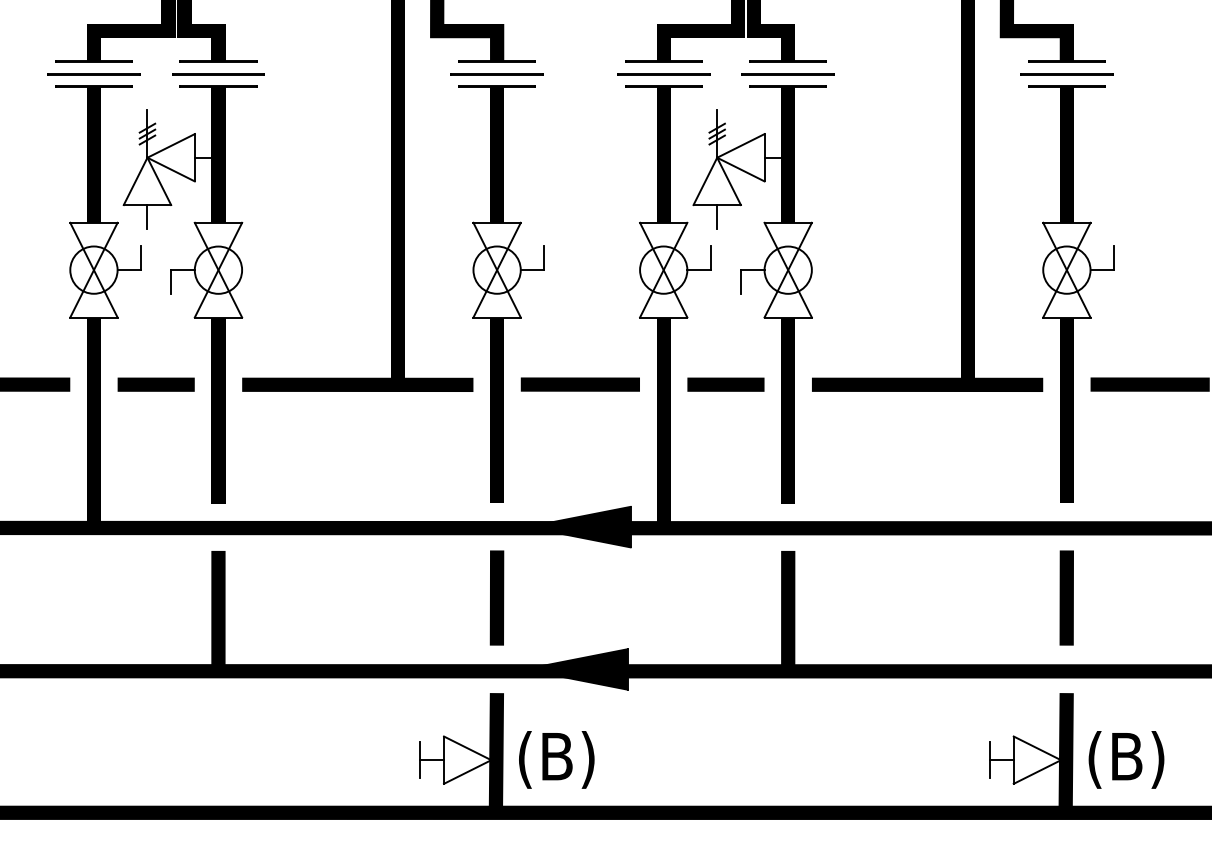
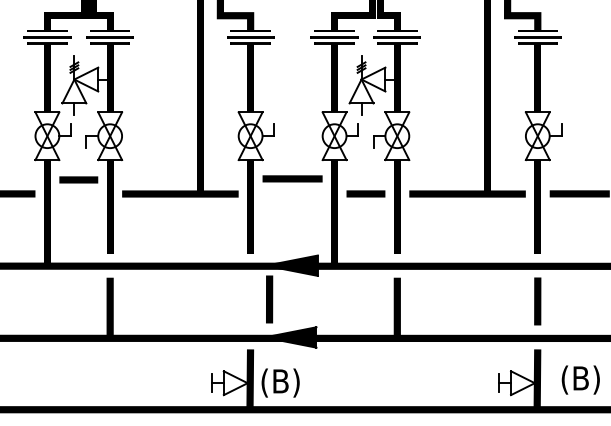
line: (155, 383) -> (78, 179), moved
line: (580, 383) -> (292, 178), moved
line: (496, 598) -> (269, 299), moved
text: (1125, 758) -> (580, 379), moved

